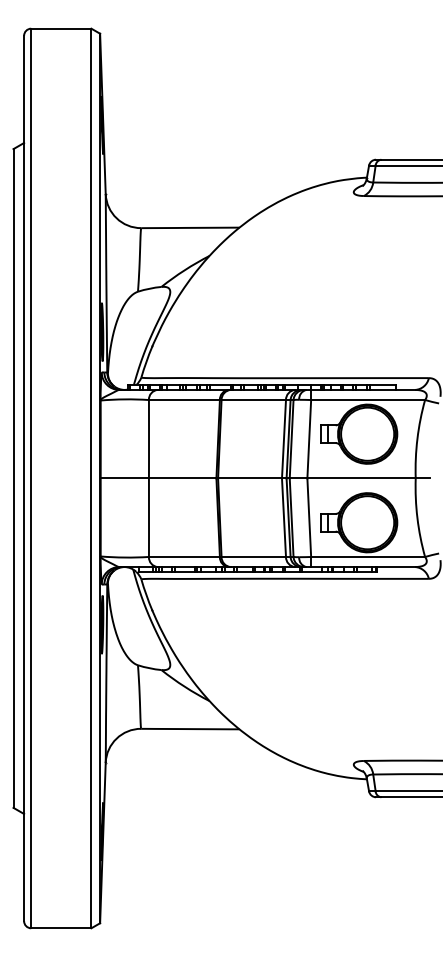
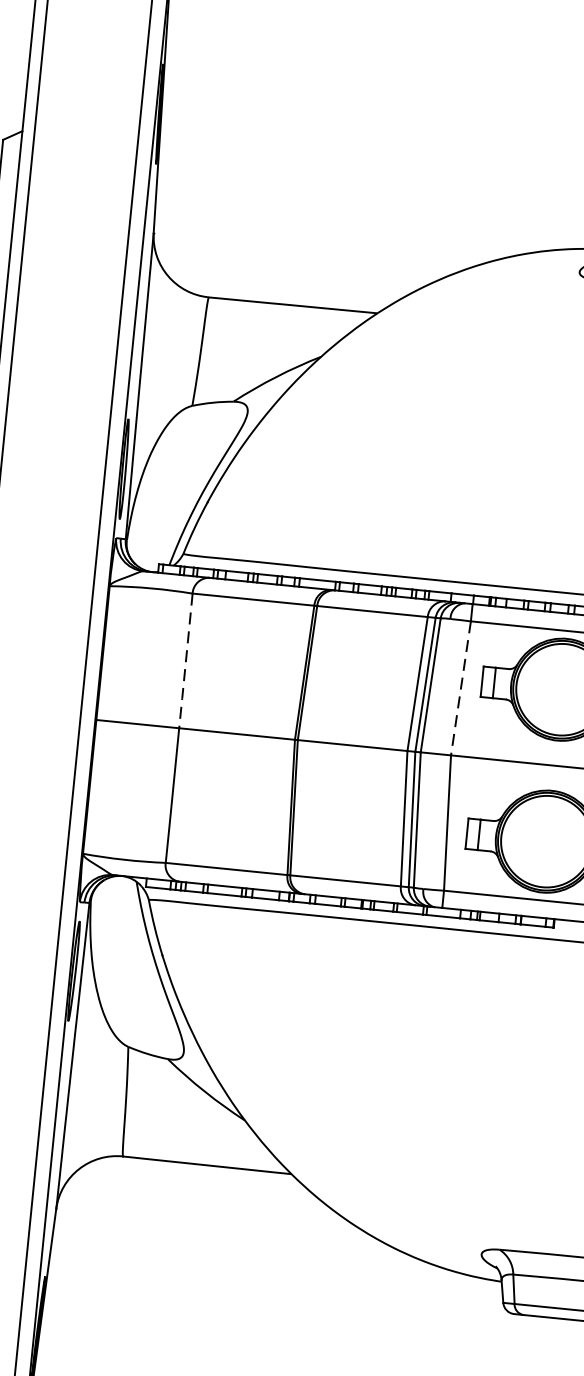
line: (149, 439) -> (186, 661), solid -> dashed
line: (309, 439) -> (461, 688), solid -> dashed

